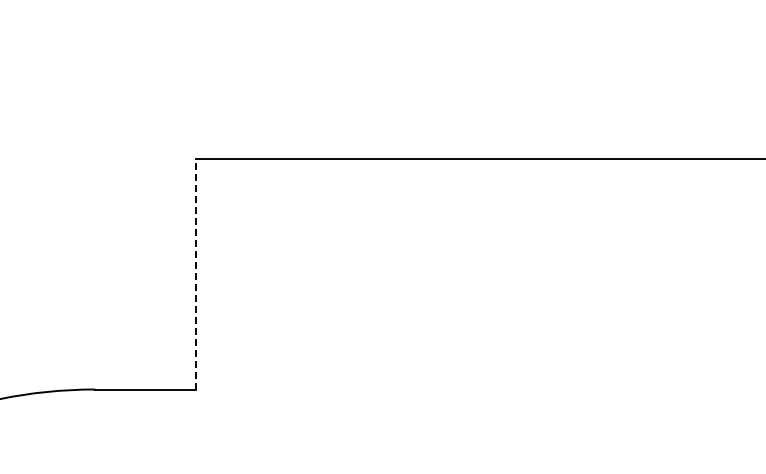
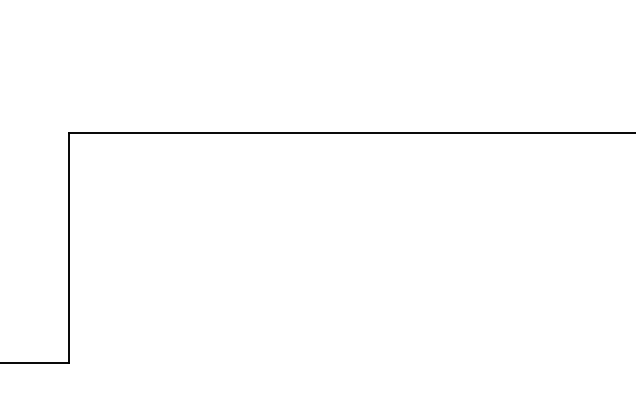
line: (195, 273) -> (69, 247), dashed -> solid

